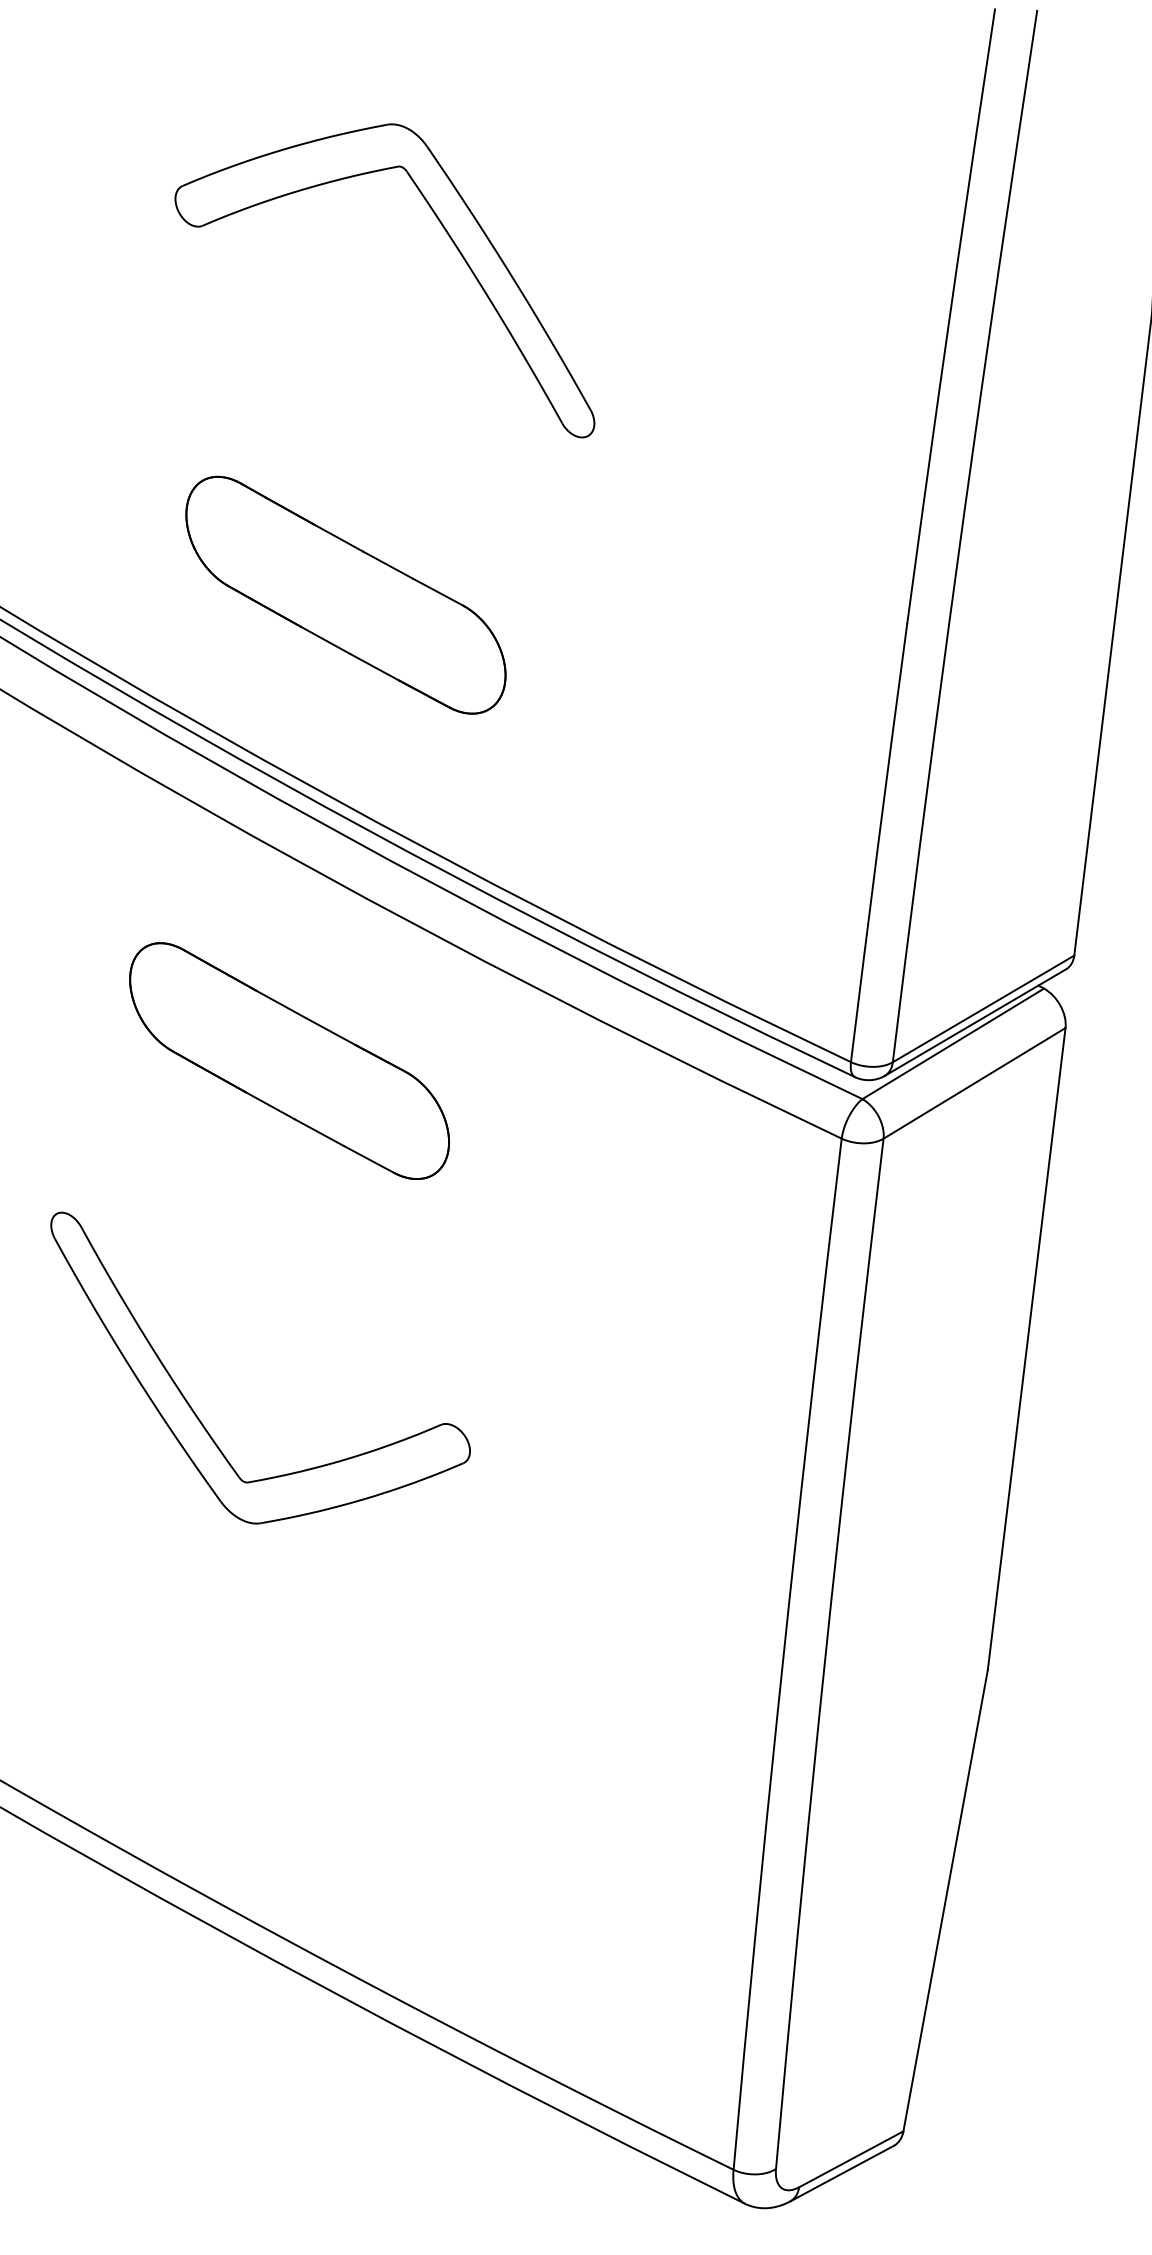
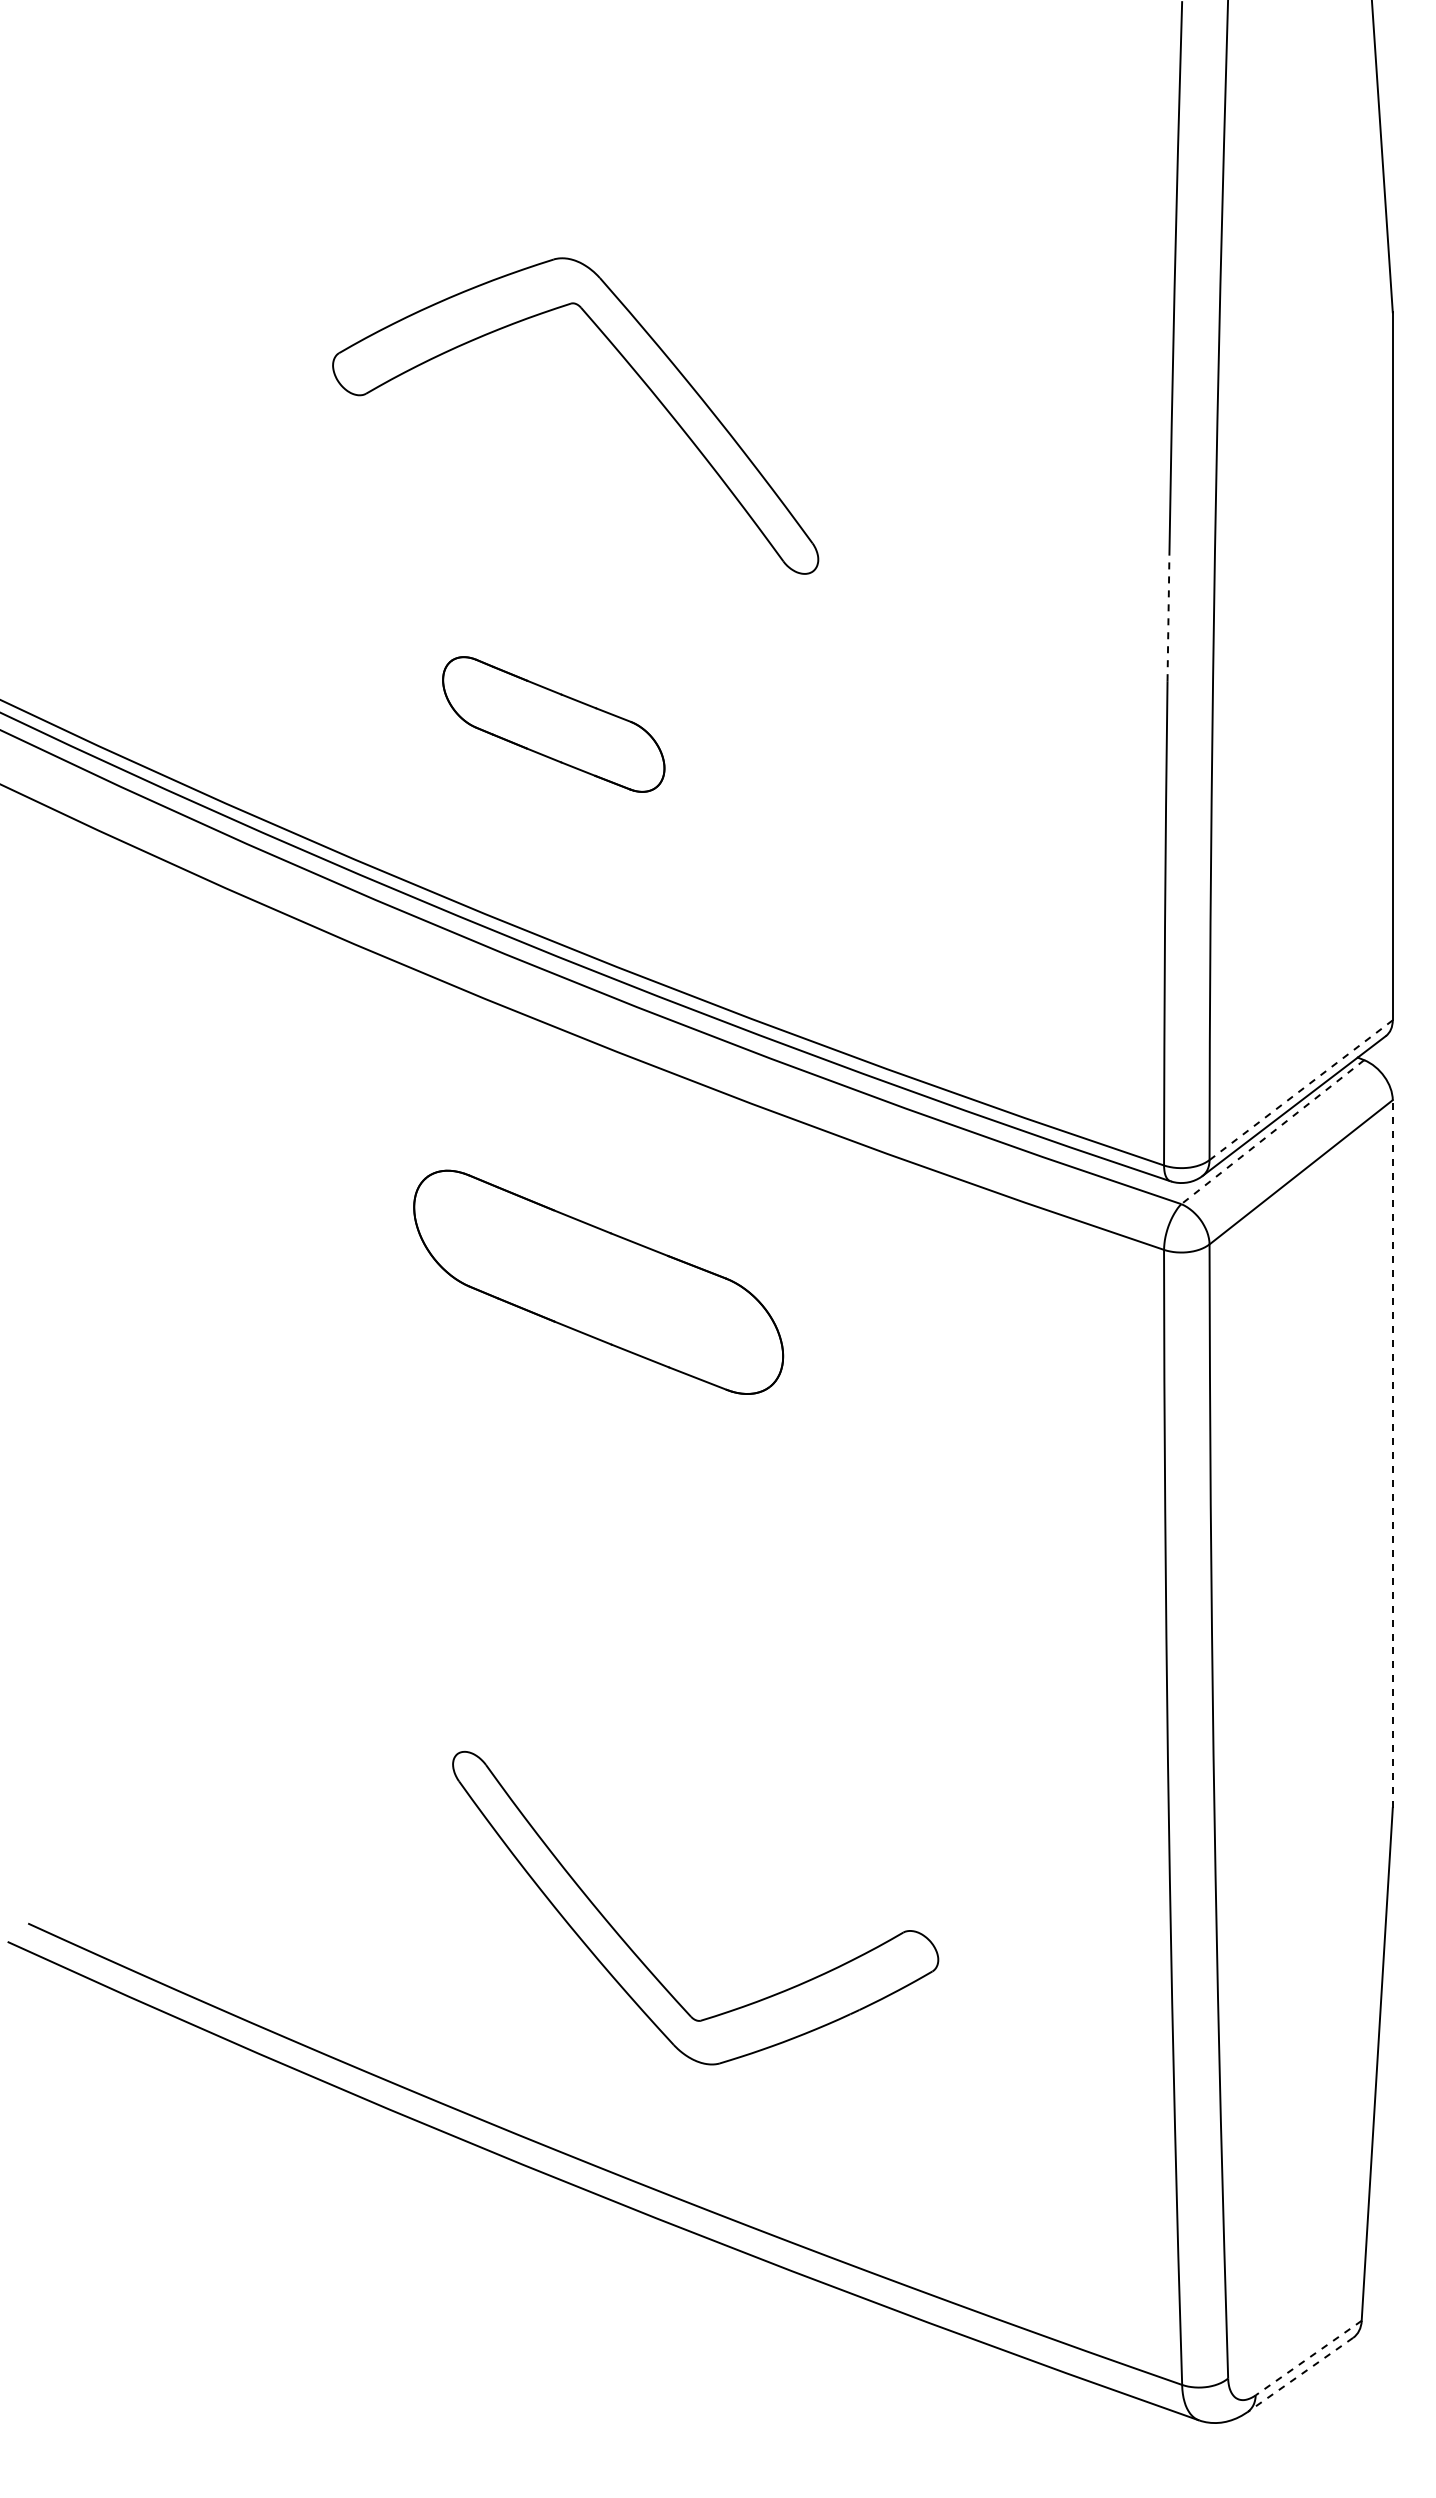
part: (445, 231) -> (630, 367), moved
line: (915, 566) -> (1168, 618), solid -> dashed
part: (345, 595) -> (553, 724), size x0.6
line: (983, 1008) -> (1301, 1089), solid -> dashed
line: (952, 1044) -> (1272, 1132), solid -> dashed
part: (289, 1060) -> (598, 1281), moved
line: (1026, 1349) -> (1392, 1454), solid -> dashed
part: (200, 1420) -> (641, 1959), moved
line: (851, 2159) -> (1308, 2358), solid -> dashed
line: (841, 2174) -> (1300, 2375), solid -> dashed

